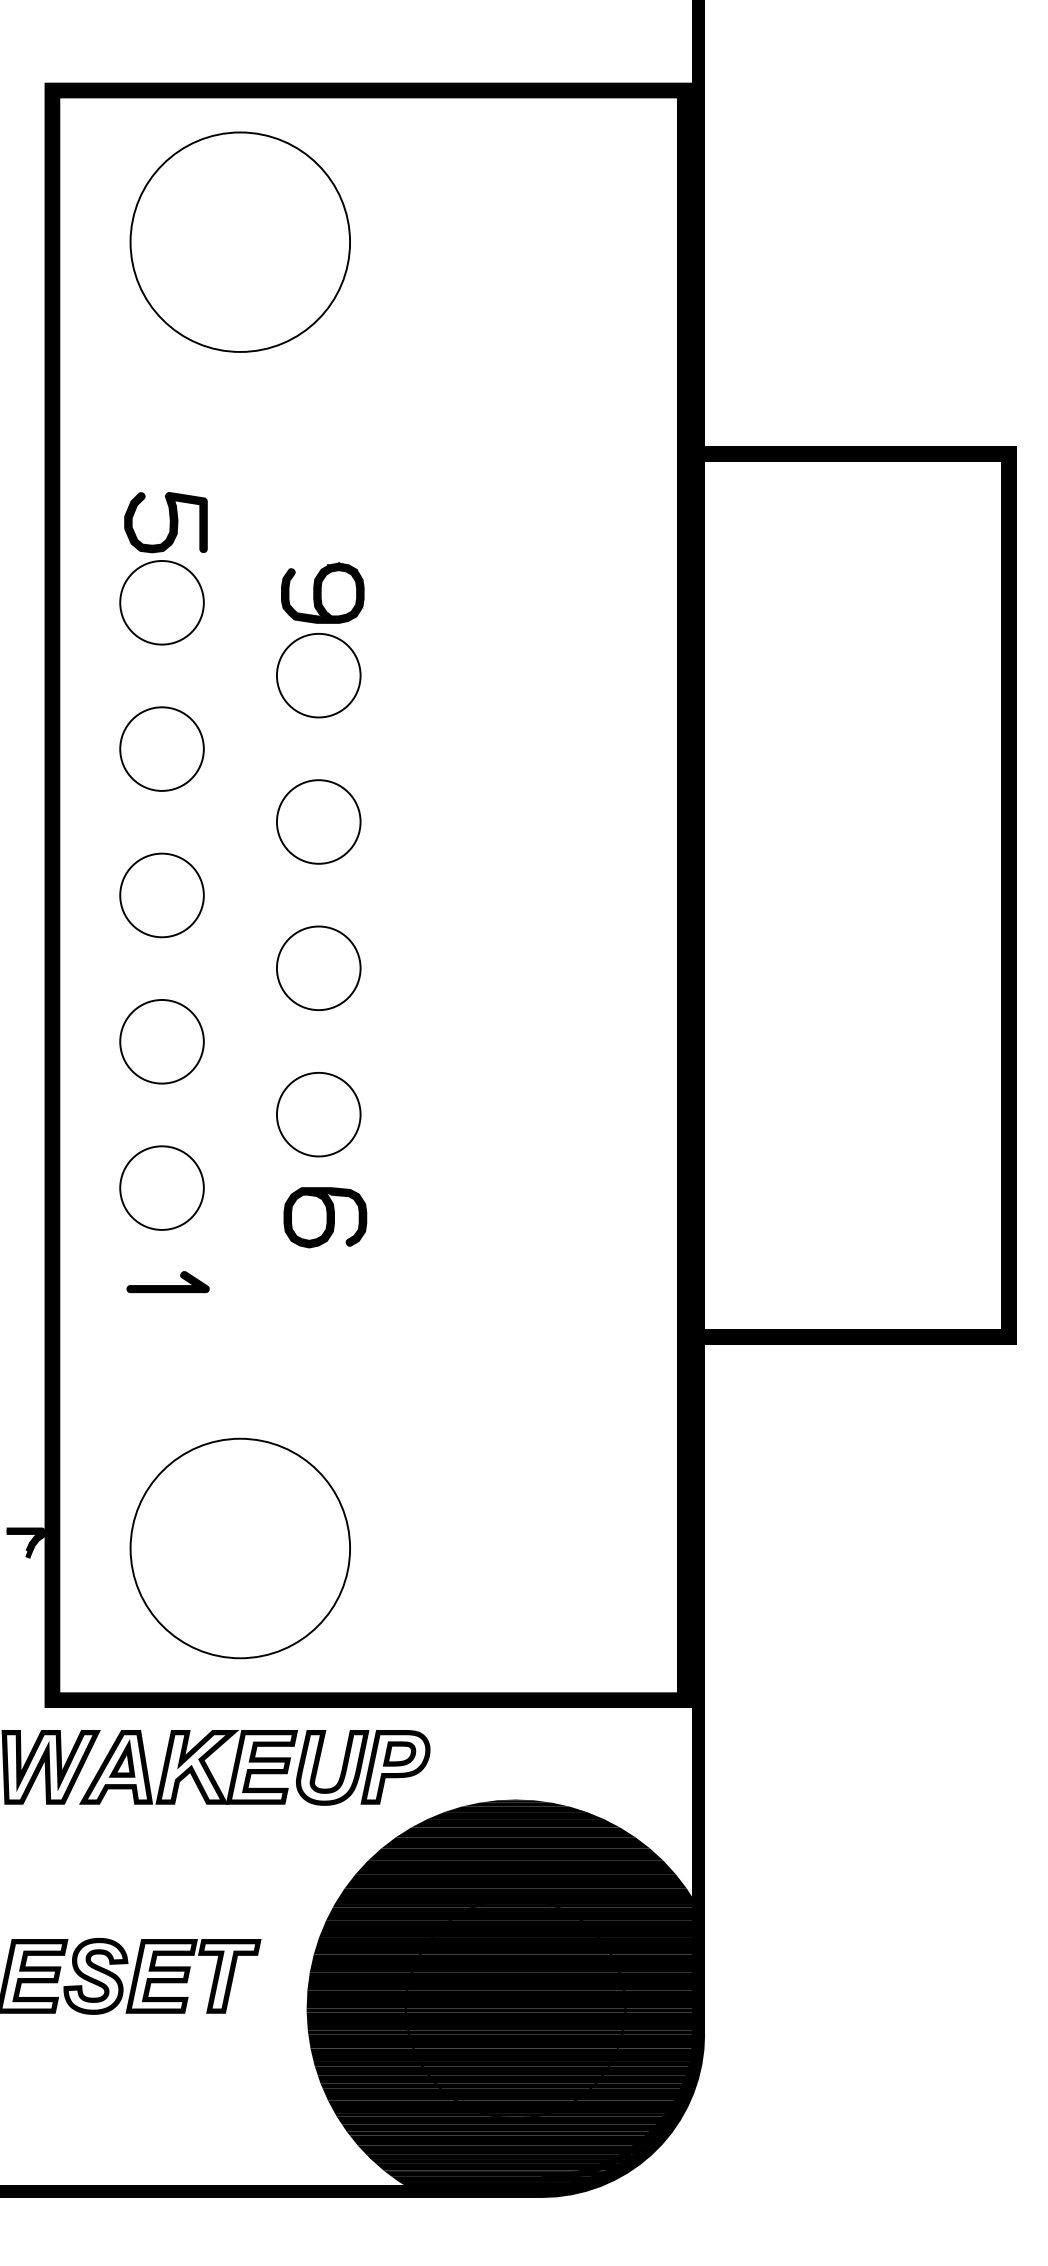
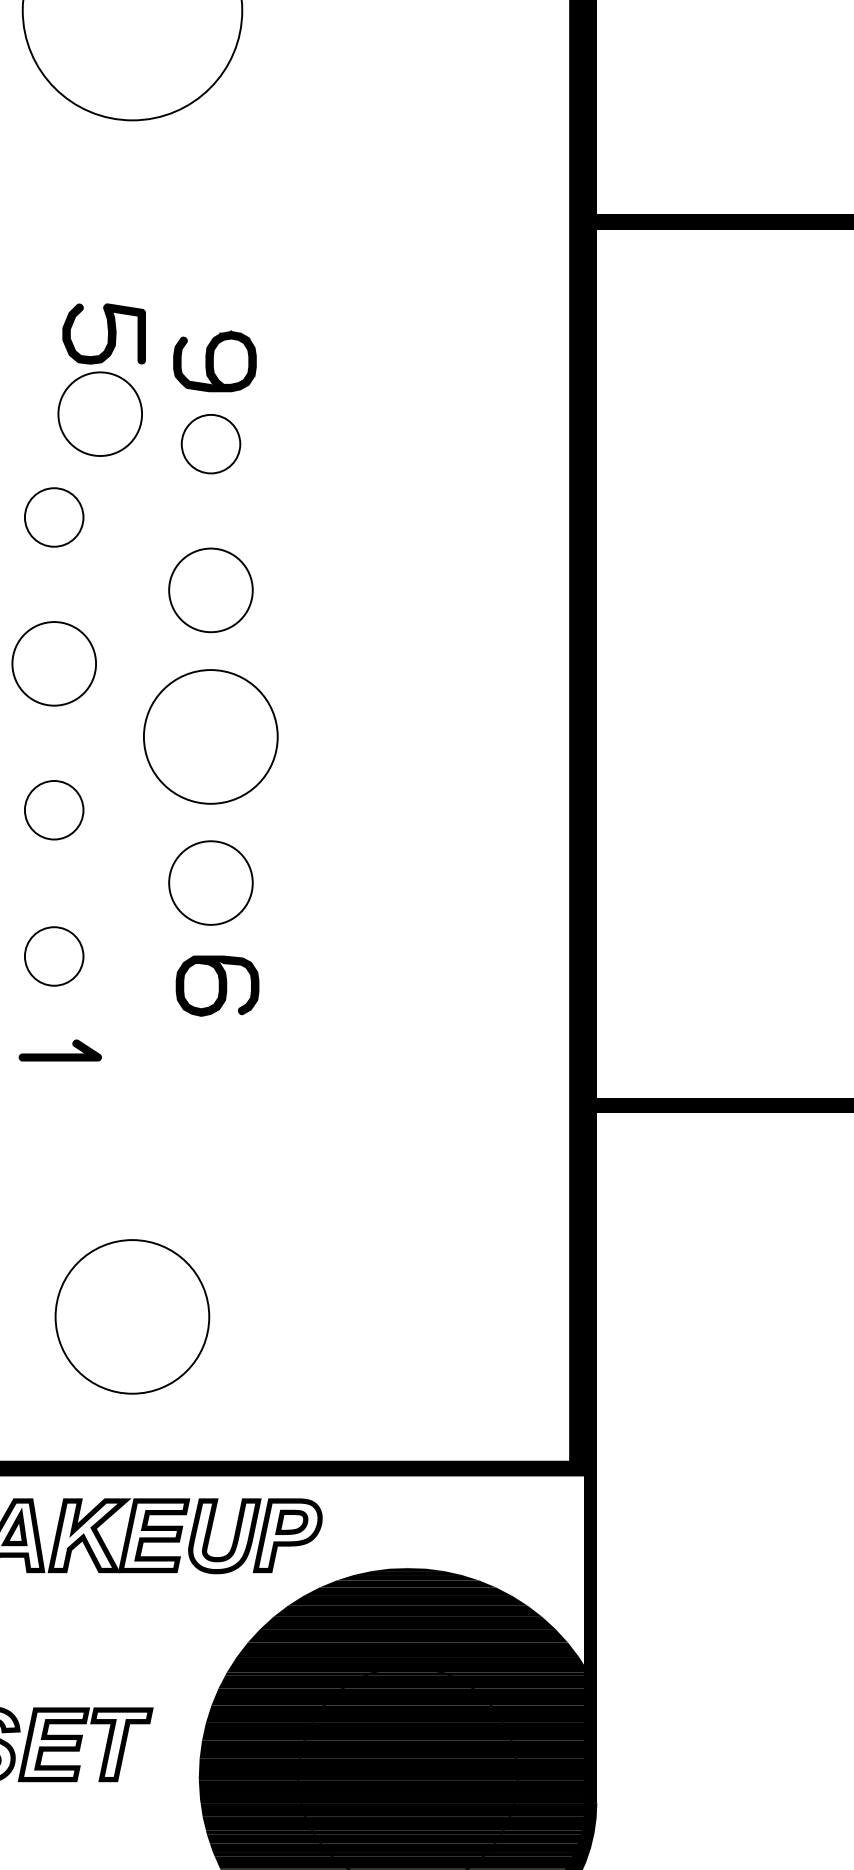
part: (163, 568) -> (101, 379), moved
part: (318, 675) -> (210, 443), size x0.7
part: (161, 748) -> (53, 516), size x0.7
part: (318, 967) -> (210, 735), size x1.6
part: (161, 1041) -> (53, 809), size x0.7
part: (161, 1187) -> (53, 955), size x0.7
part: (239, 1548) -> (131, 1316), size x0.7

